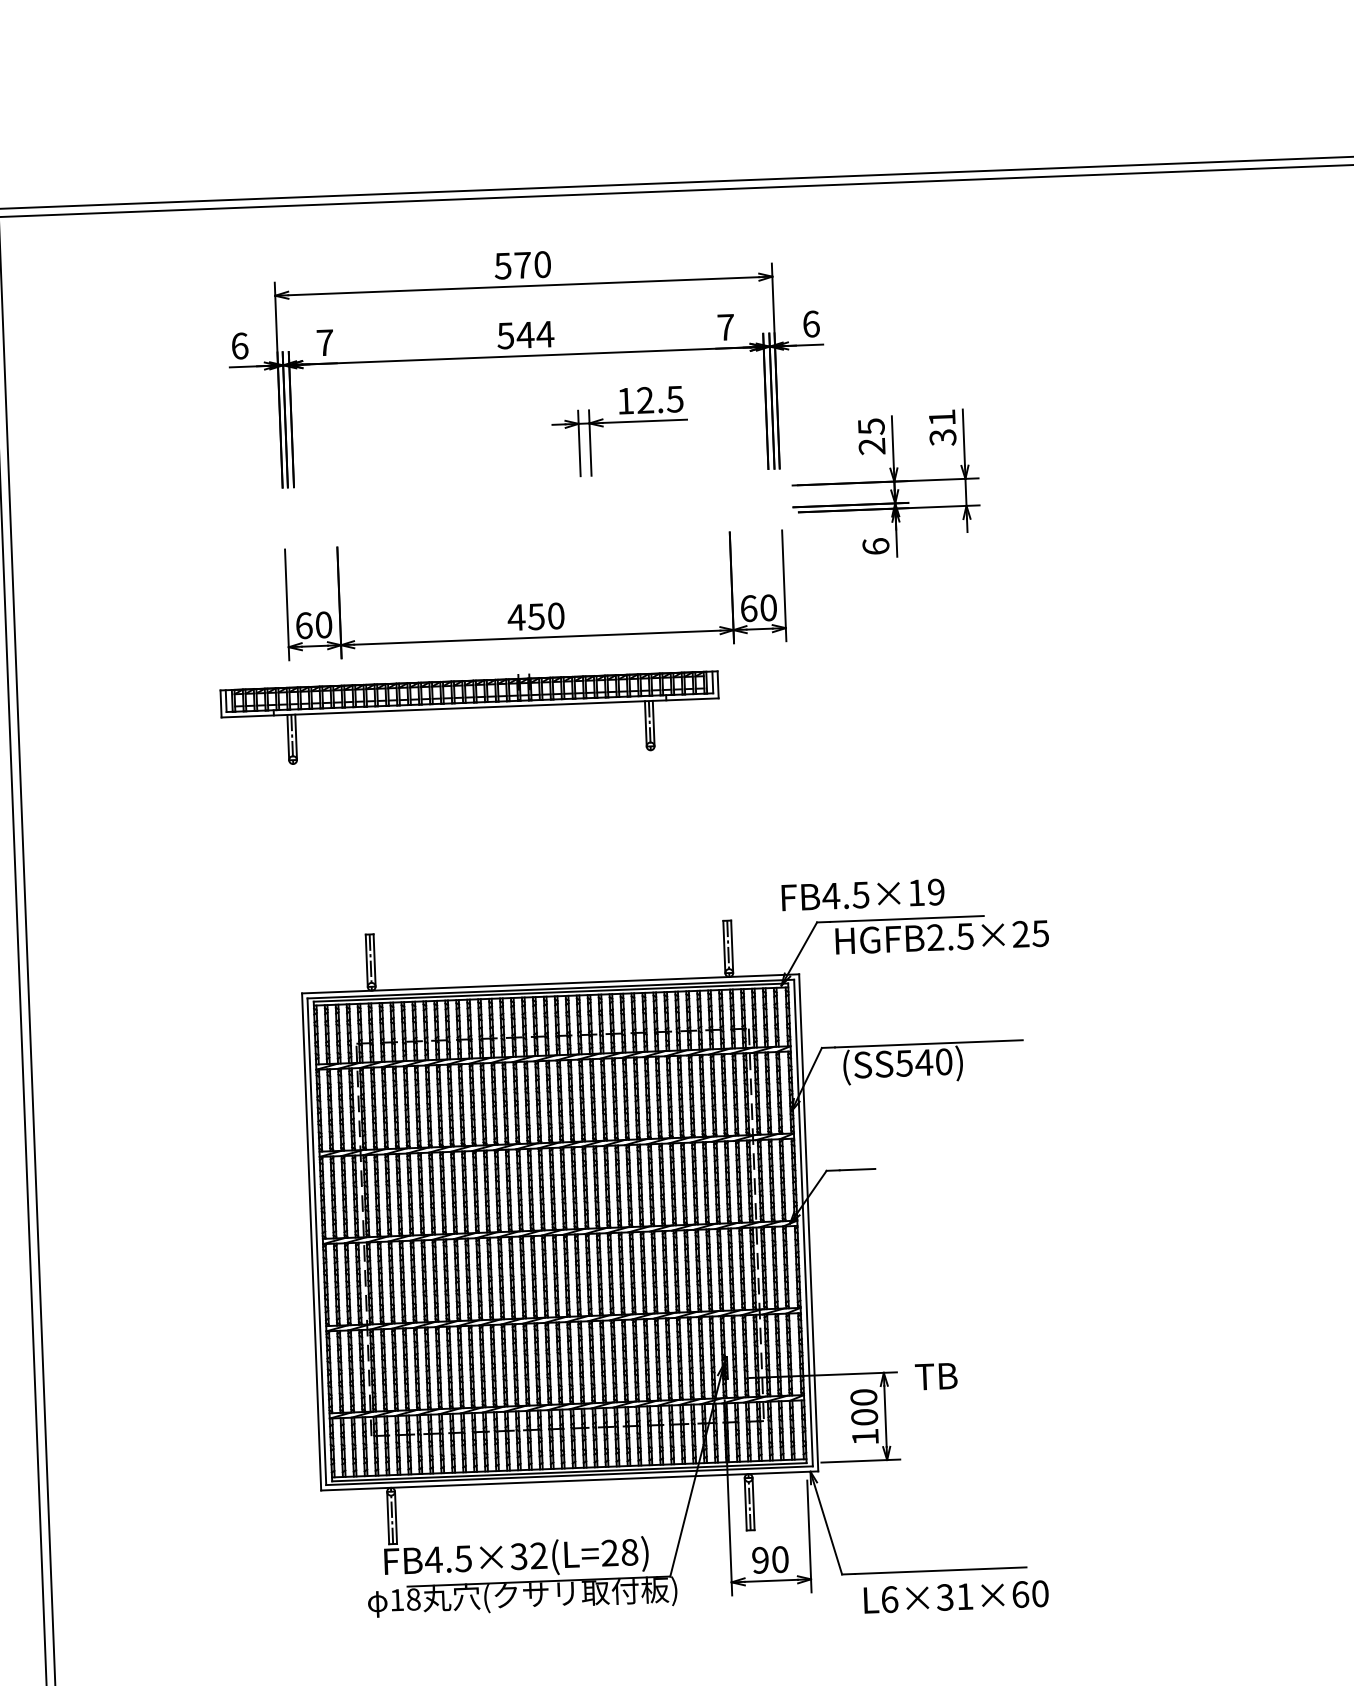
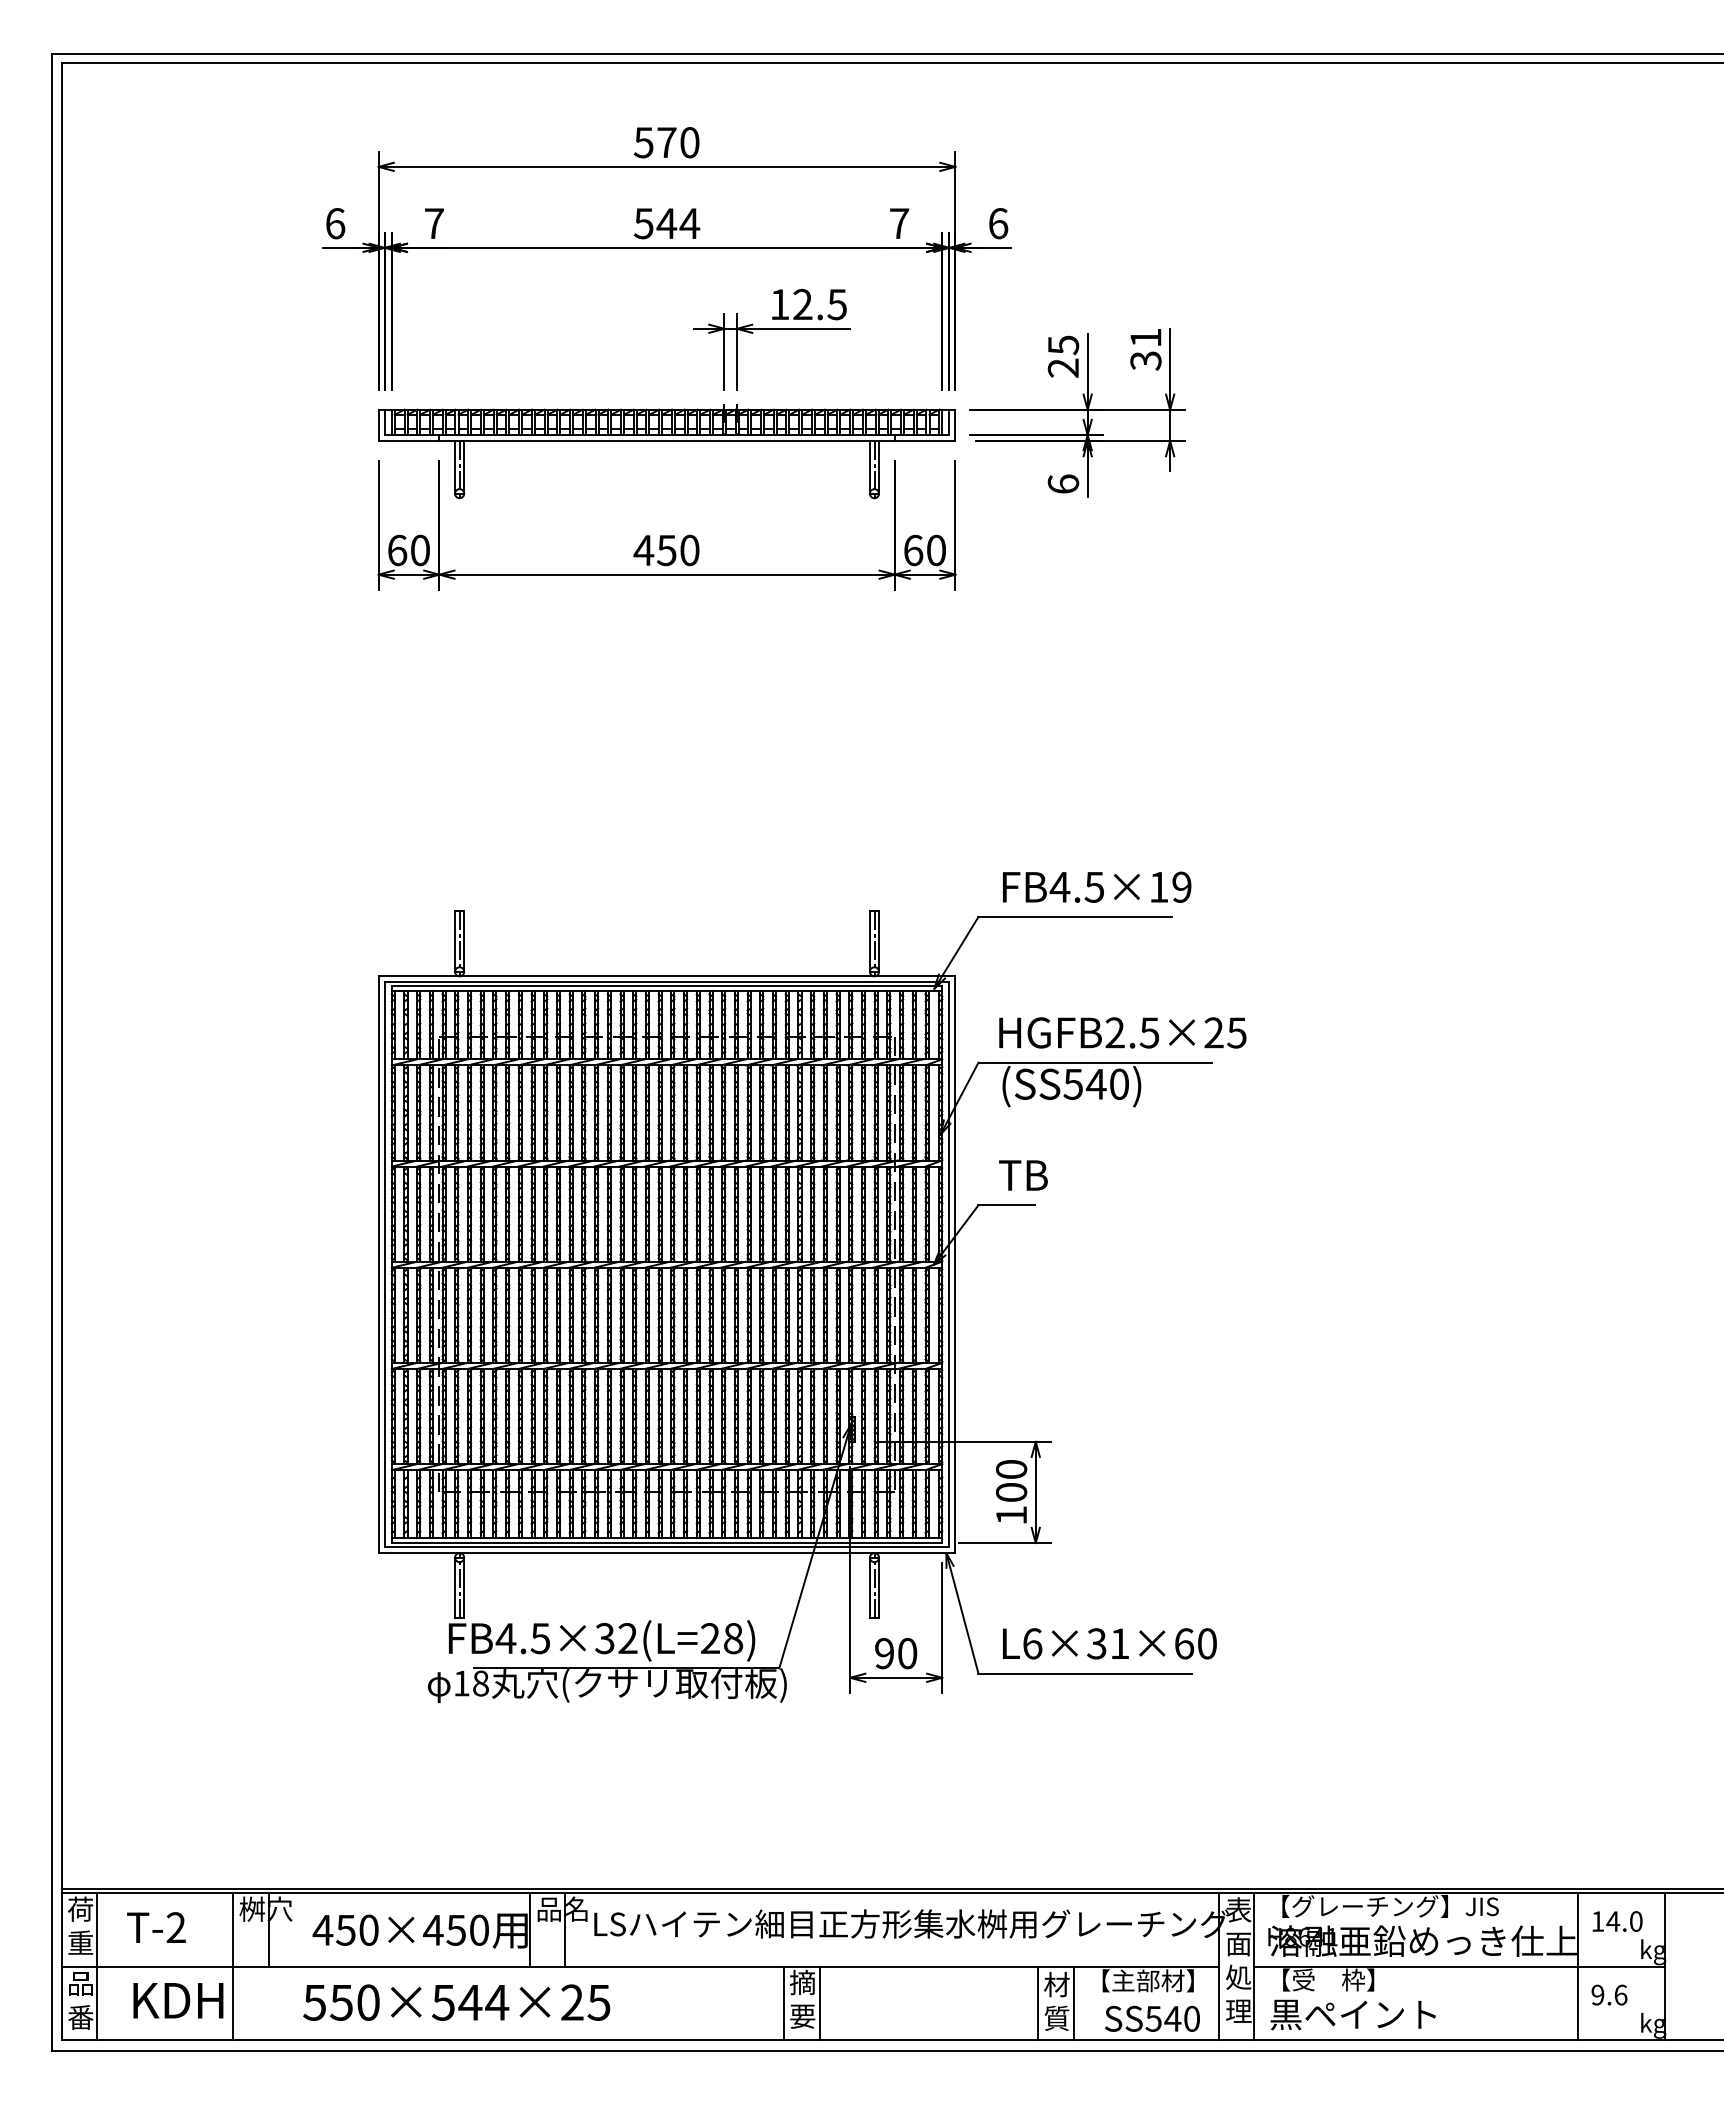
part: (469, 708) -> (666, 441), moved
text: (863, 894) -> (1097, 886), moved
text: (941, 937) -> (1122, 1032), moved
text: (936, 1376) -> (1023, 1175), moved
text: (956, 1596) -> (1109, 1643), moved

